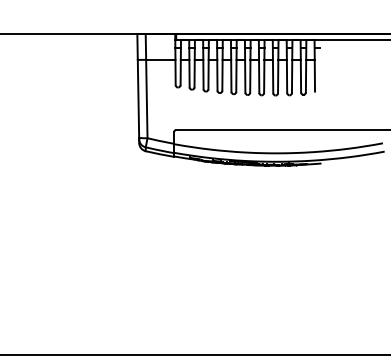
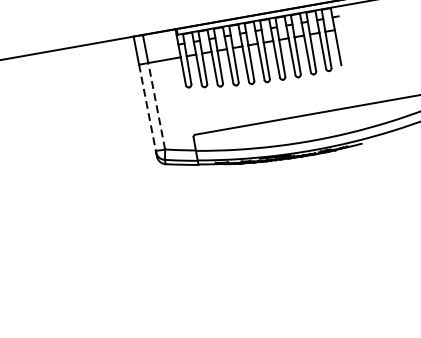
line: (138, 98) -> (147, 107), solid -> dashed
line: (146, 98) -> (156, 105), solid -> dashed

